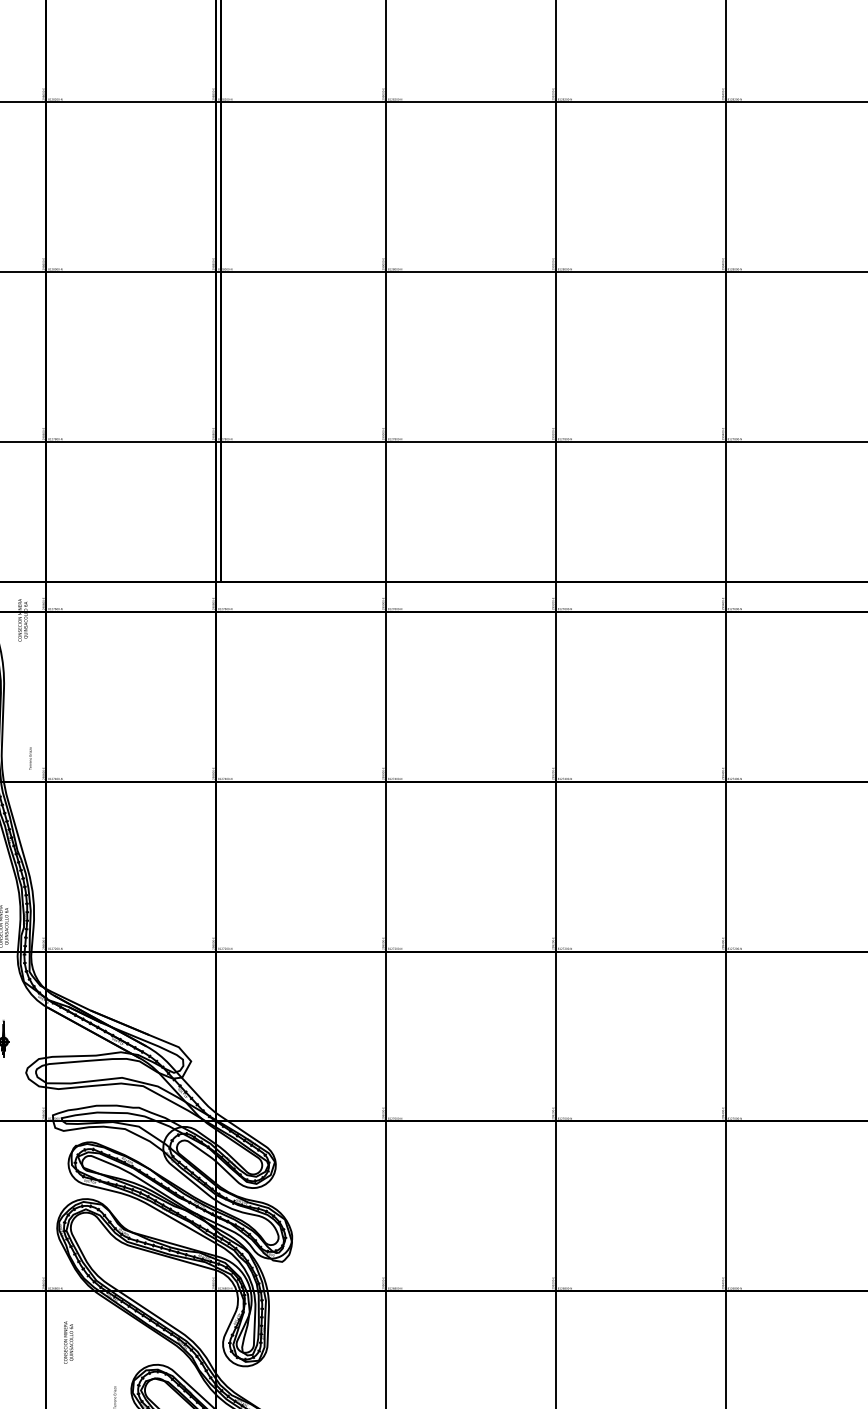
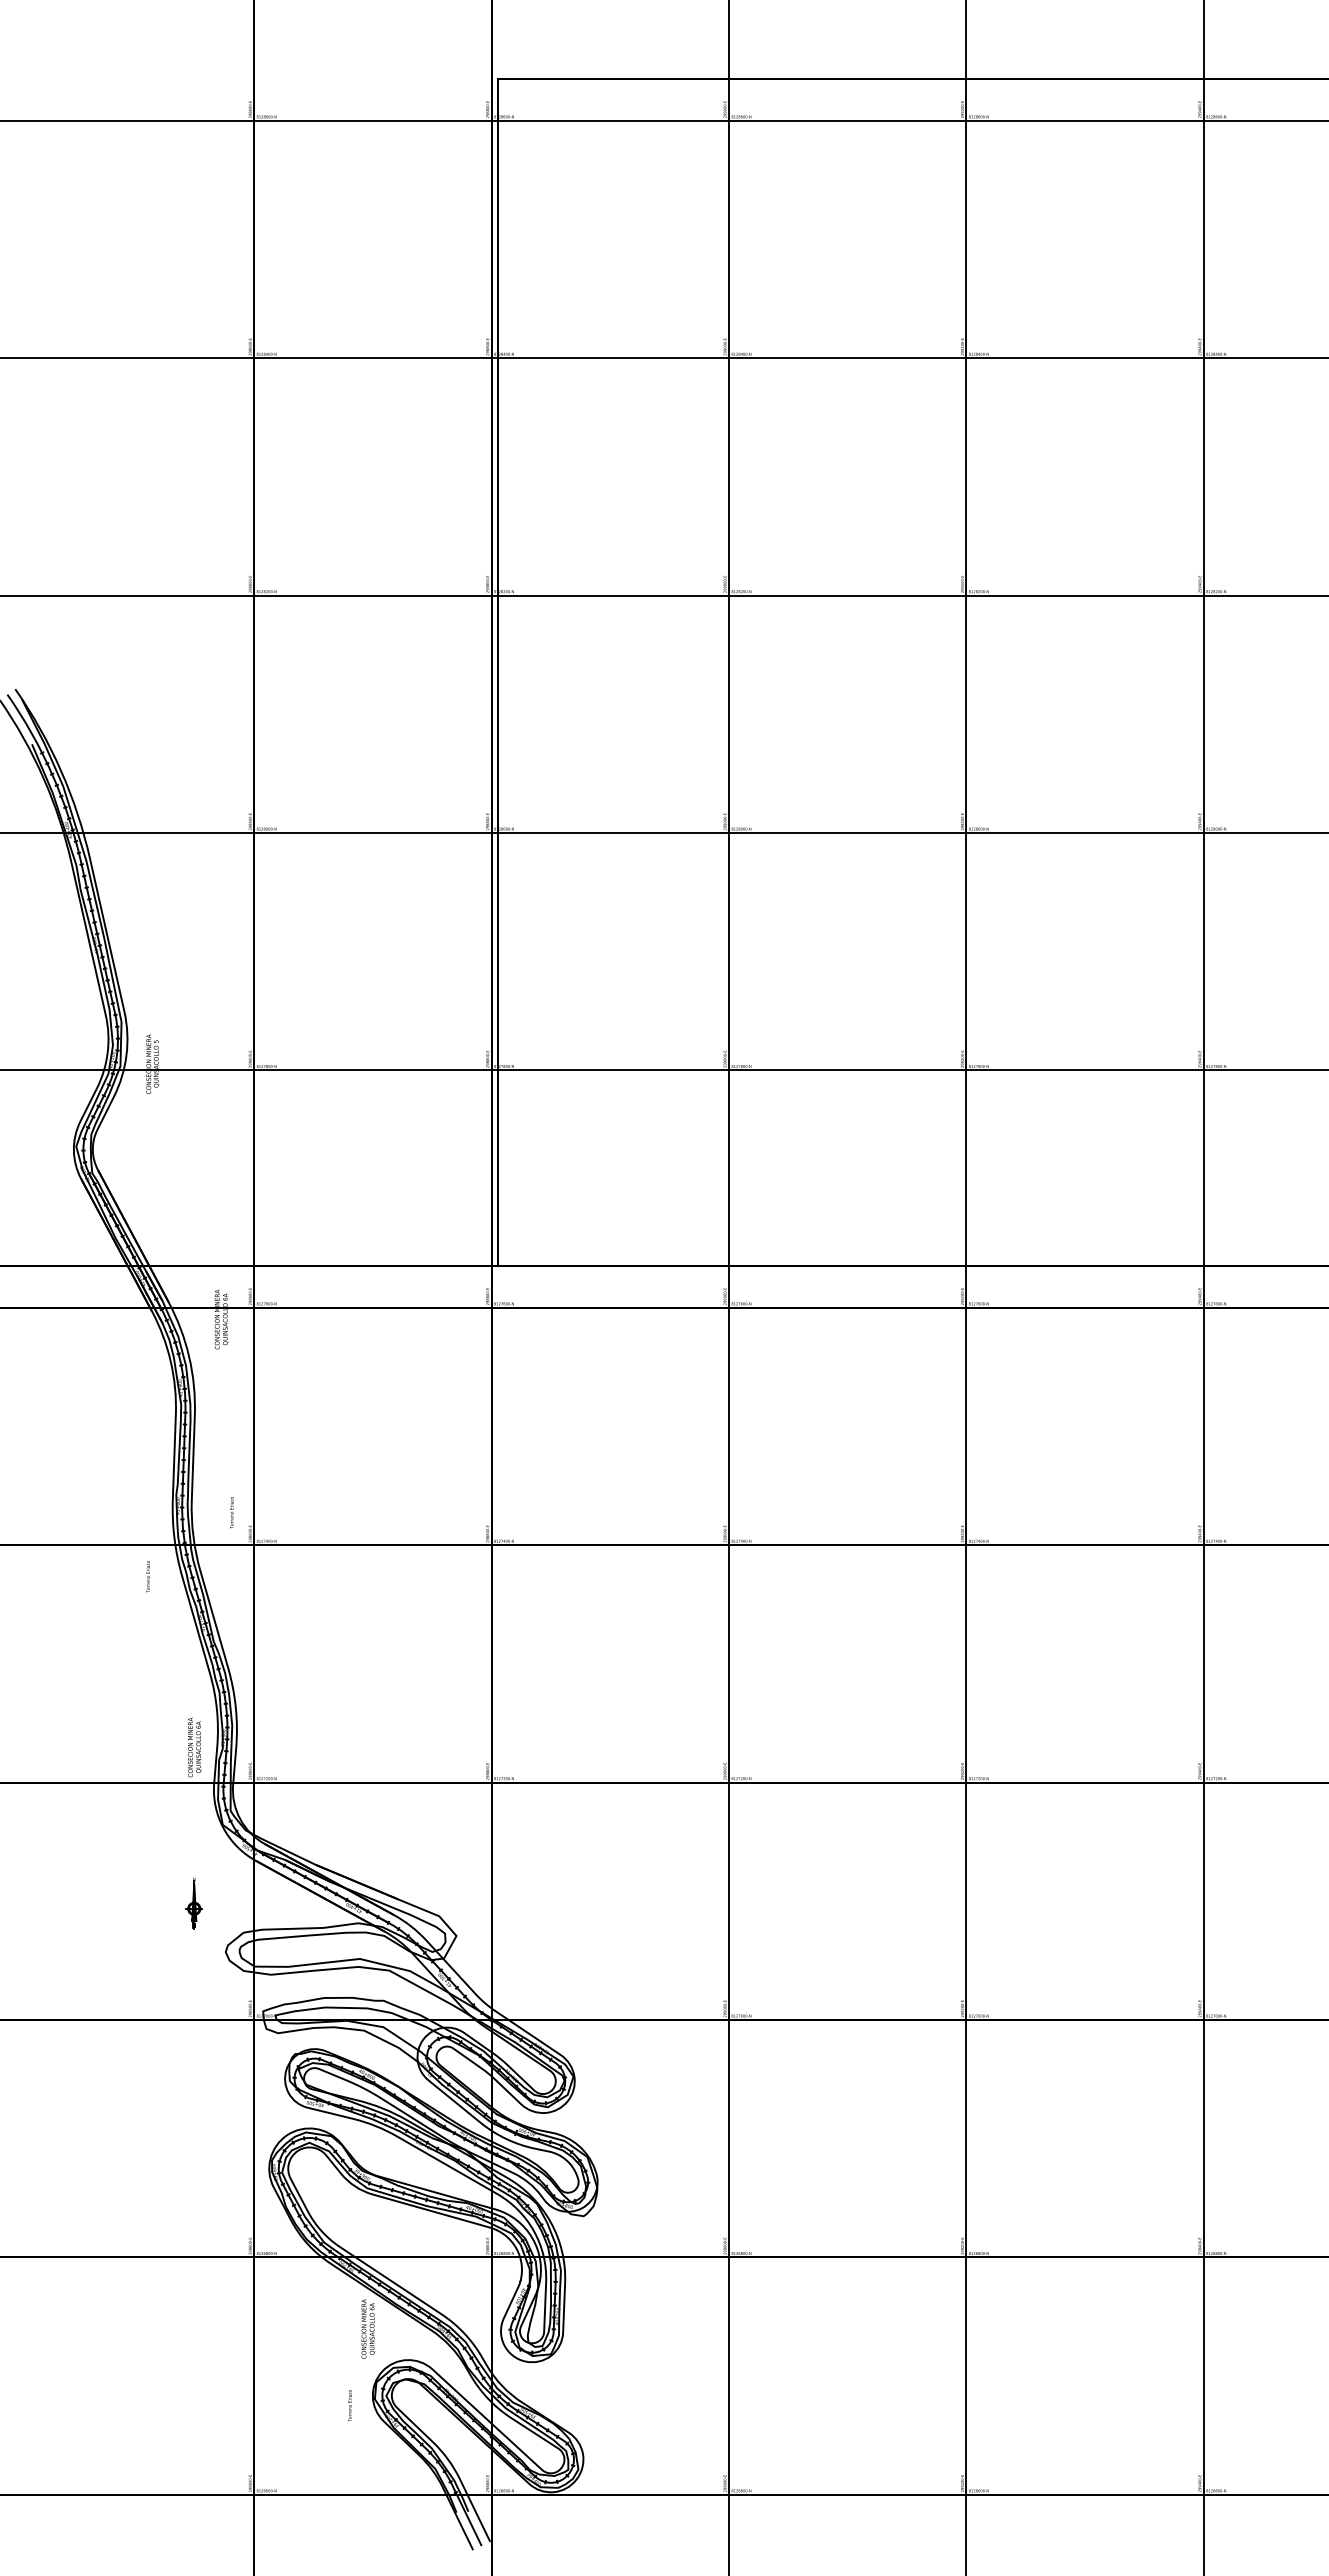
text: (68, 1342) -> (368, 2328), moved

